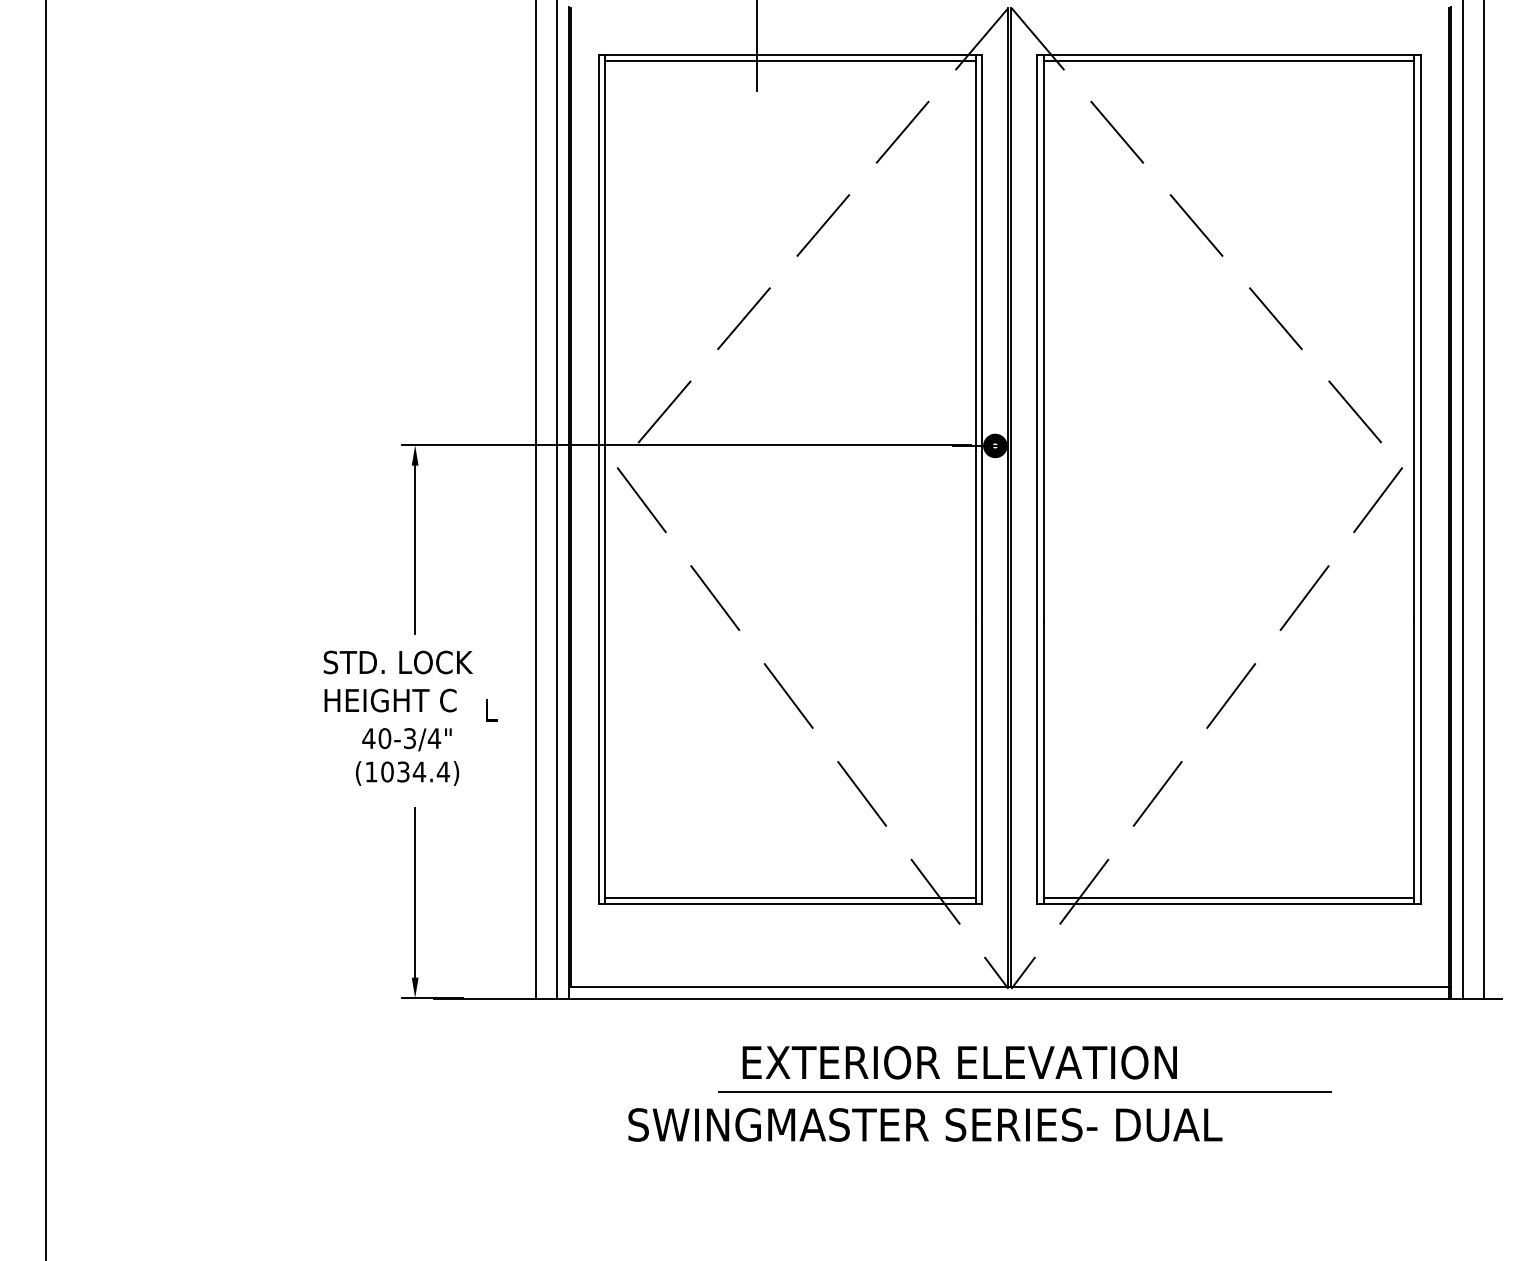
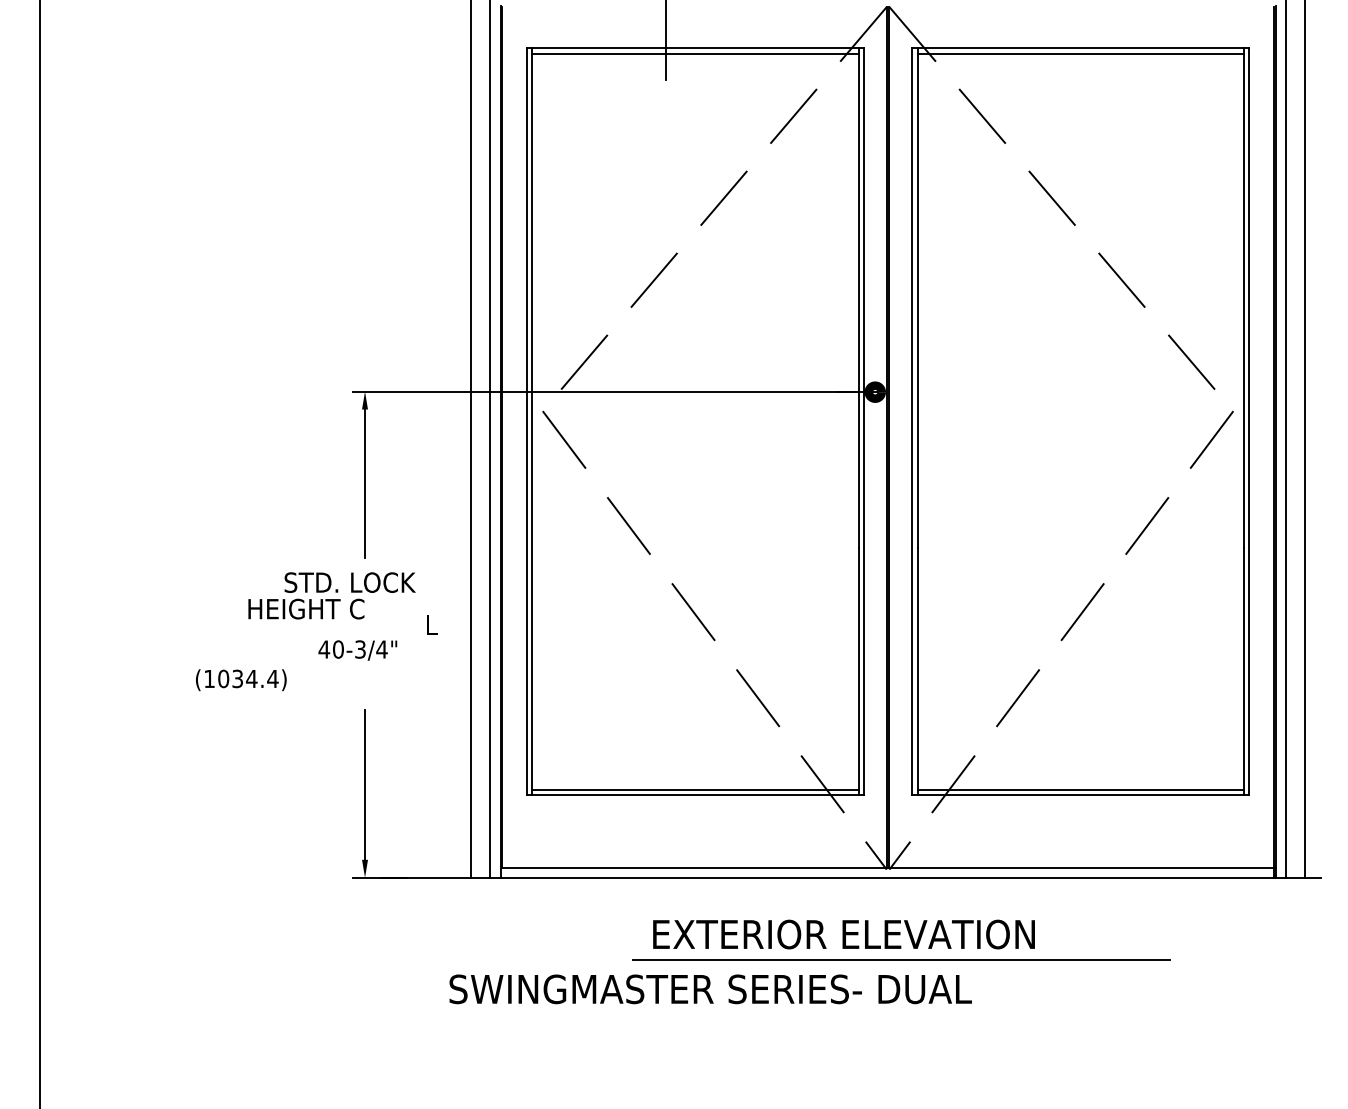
text: (390, 699) -> (306, 608), moved
text: (407, 773) -> (241, 680), moved
text: (925, 1125) -> (710, 989), moved

